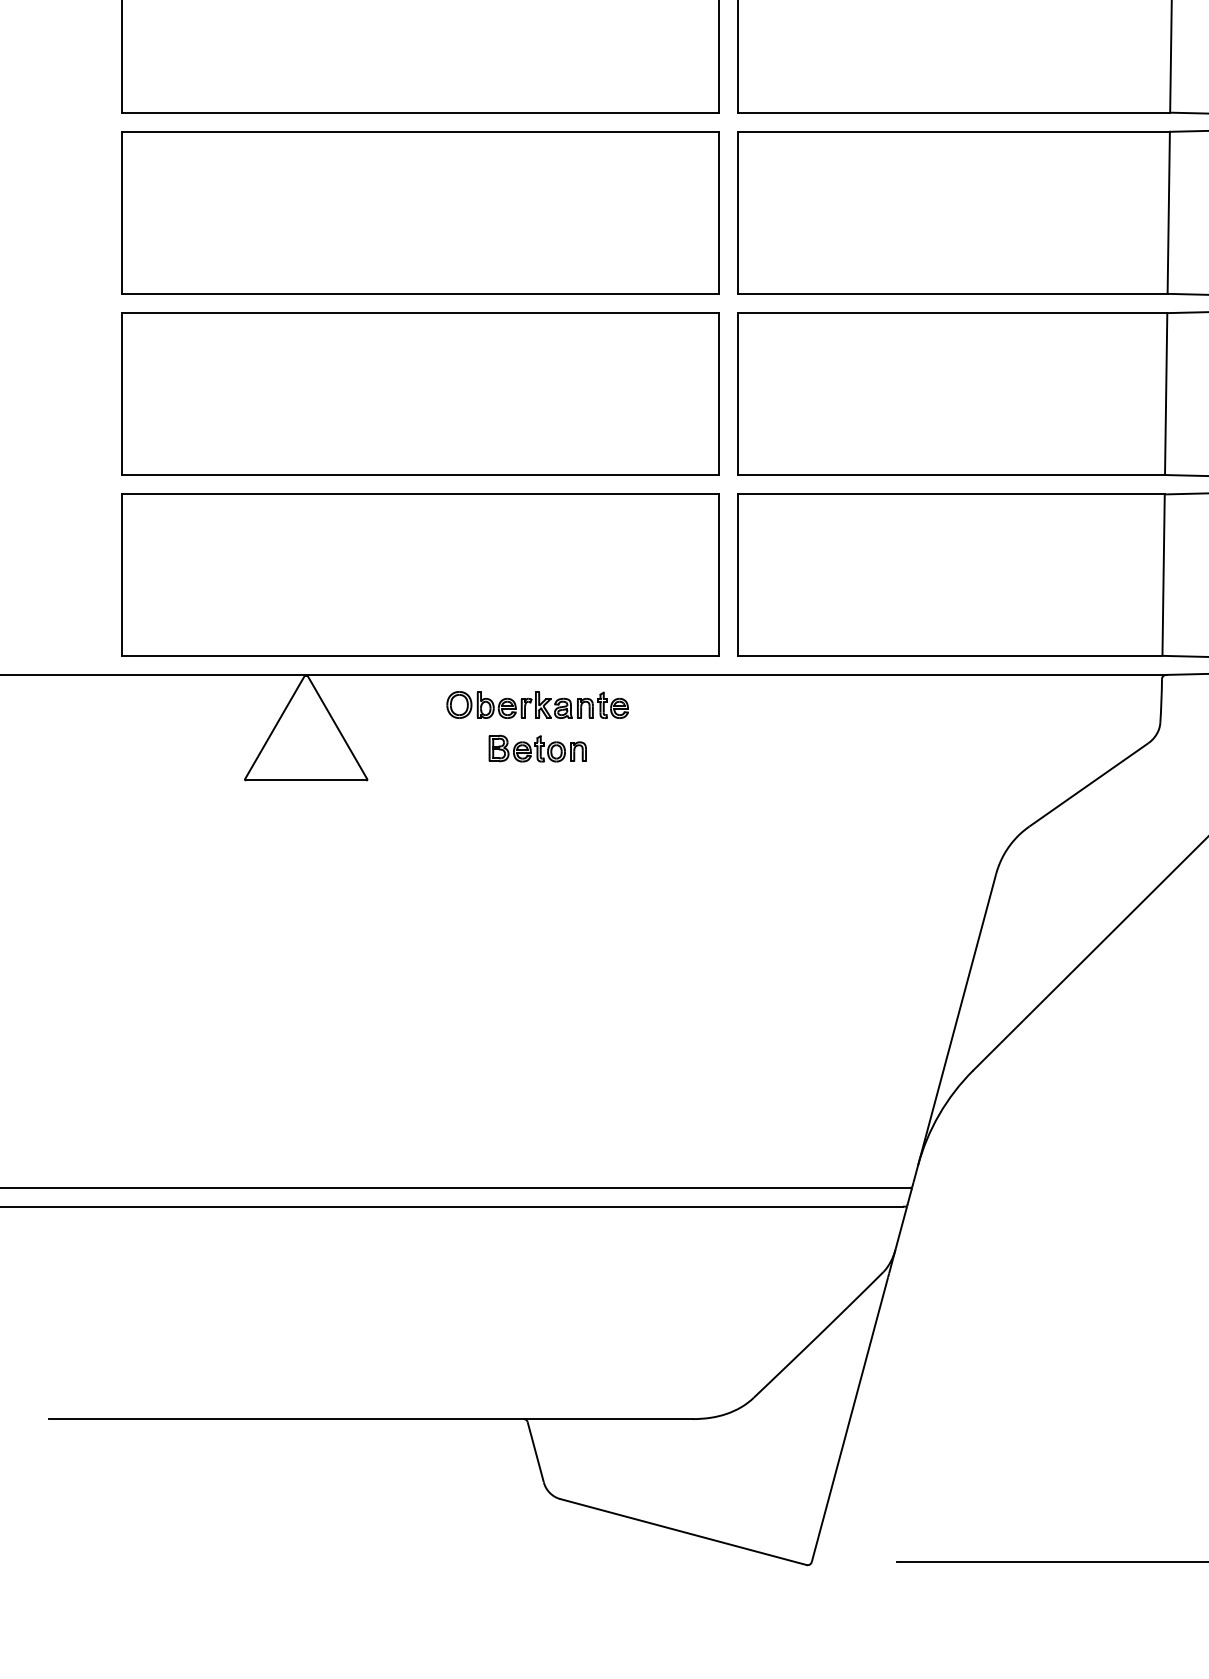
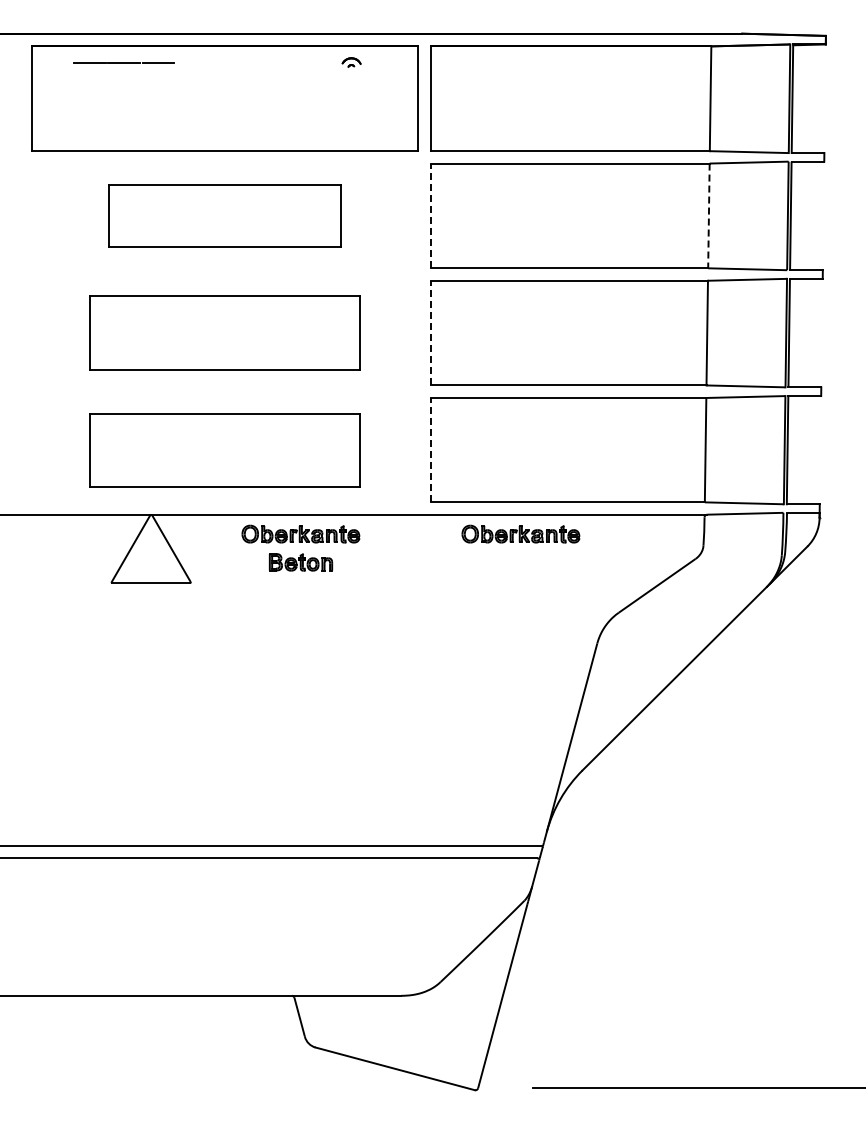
part: (419, 212) -> (224, 215), size x0.6
line: (738, 212) -> (430, 215), solid -> dashed
line: (1168, 213) -> (708, 216), solid -> dashed
part: (419, 393) -> (224, 332), size x0.7
line: (738, 393) -> (430, 332), solid -> dashed
part: (419, 574) -> (224, 449), size x0.7
line: (738, 574) -> (430, 449), solid -> dashed
part: (877, 704) -> (520, 533), added

